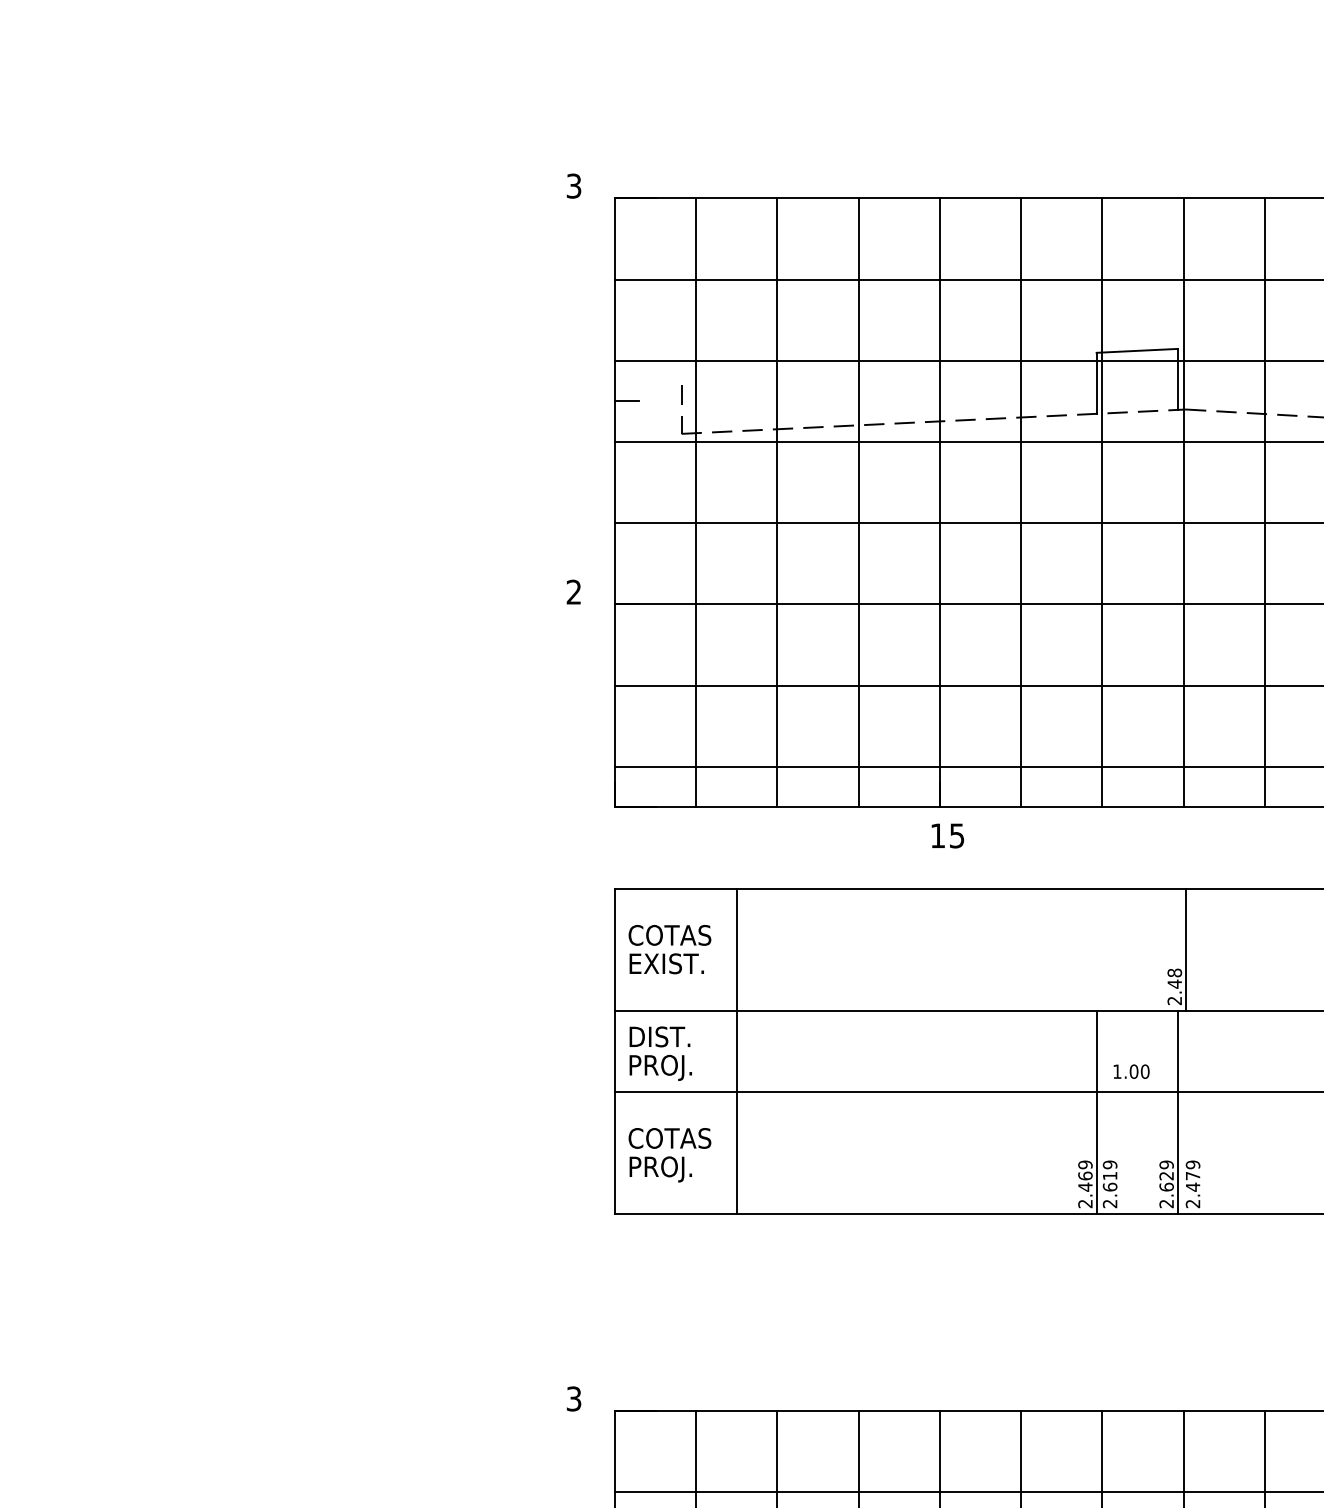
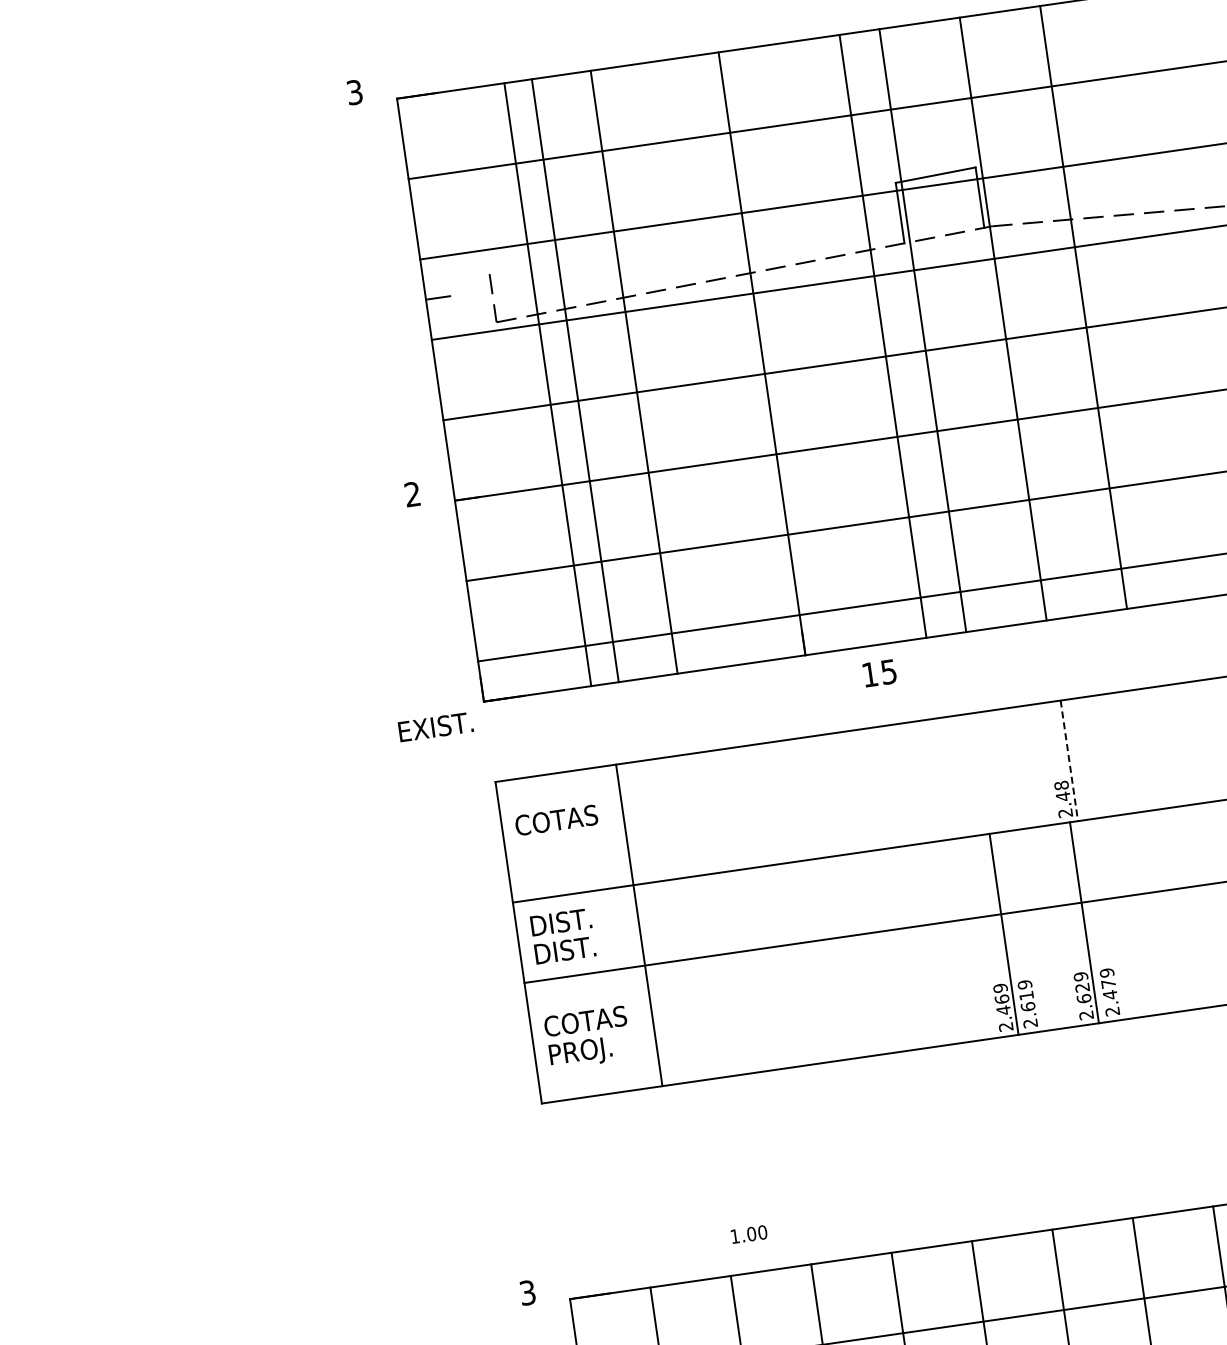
line: (696, 502) -> (575, 380), moved
line: (777, 502) -> (547, 384), moved
line: (858, 502) -> (633, 371), moved
line: (1021, 502) -> (883, 335), moved
text: (947, 835) -> (879, 672), moved
line: (1185, 949) -> (1068, 760), solid -> dashed
text: (666, 963) -> (435, 726), moved
text: (661, 1067) -> (567, 952), PROJ. -> DIST.
text: (1131, 1071) -> (749, 1234), moved

